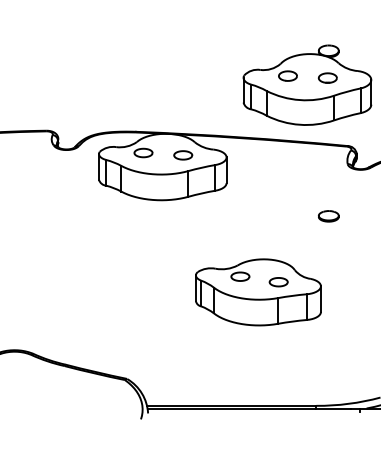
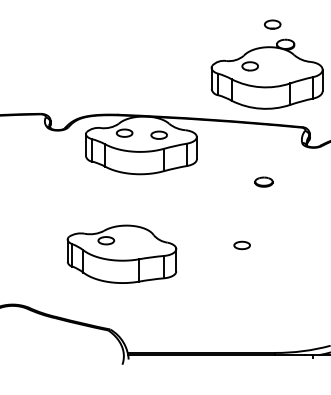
part: (327, 77) -> (272, 24), moved
part: (328, 216) -> (263, 182), moved
part: (258, 292) -> (122, 254), moved

